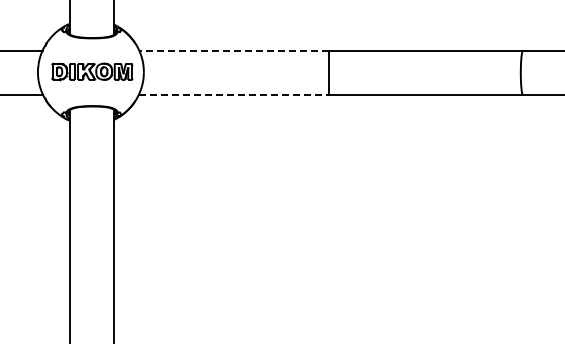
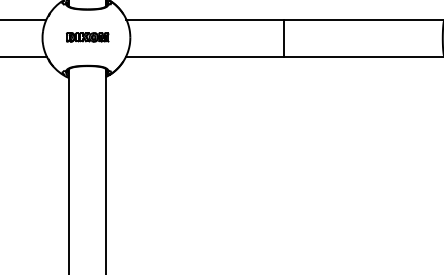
line: (234, 50) -> (205, 19), dashed -> solid
part: (92, 71) -> (87, 37), size x0.62
line: (234, 95) -> (205, 57), dashed -> solid

